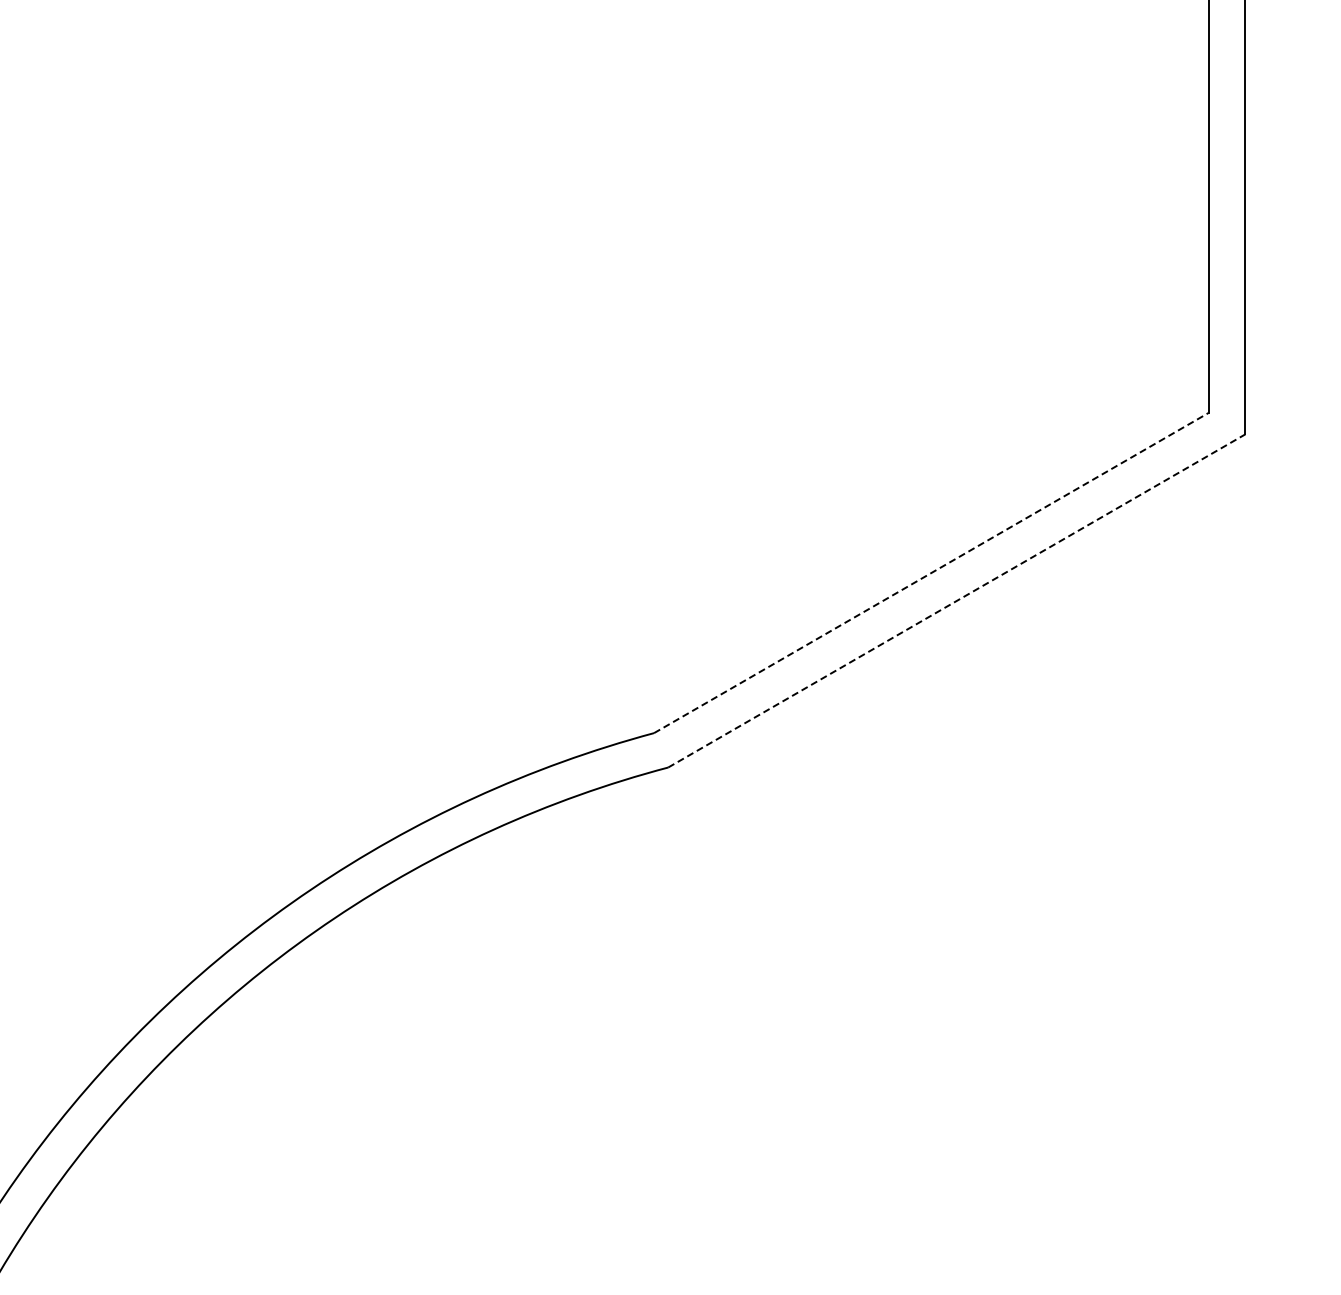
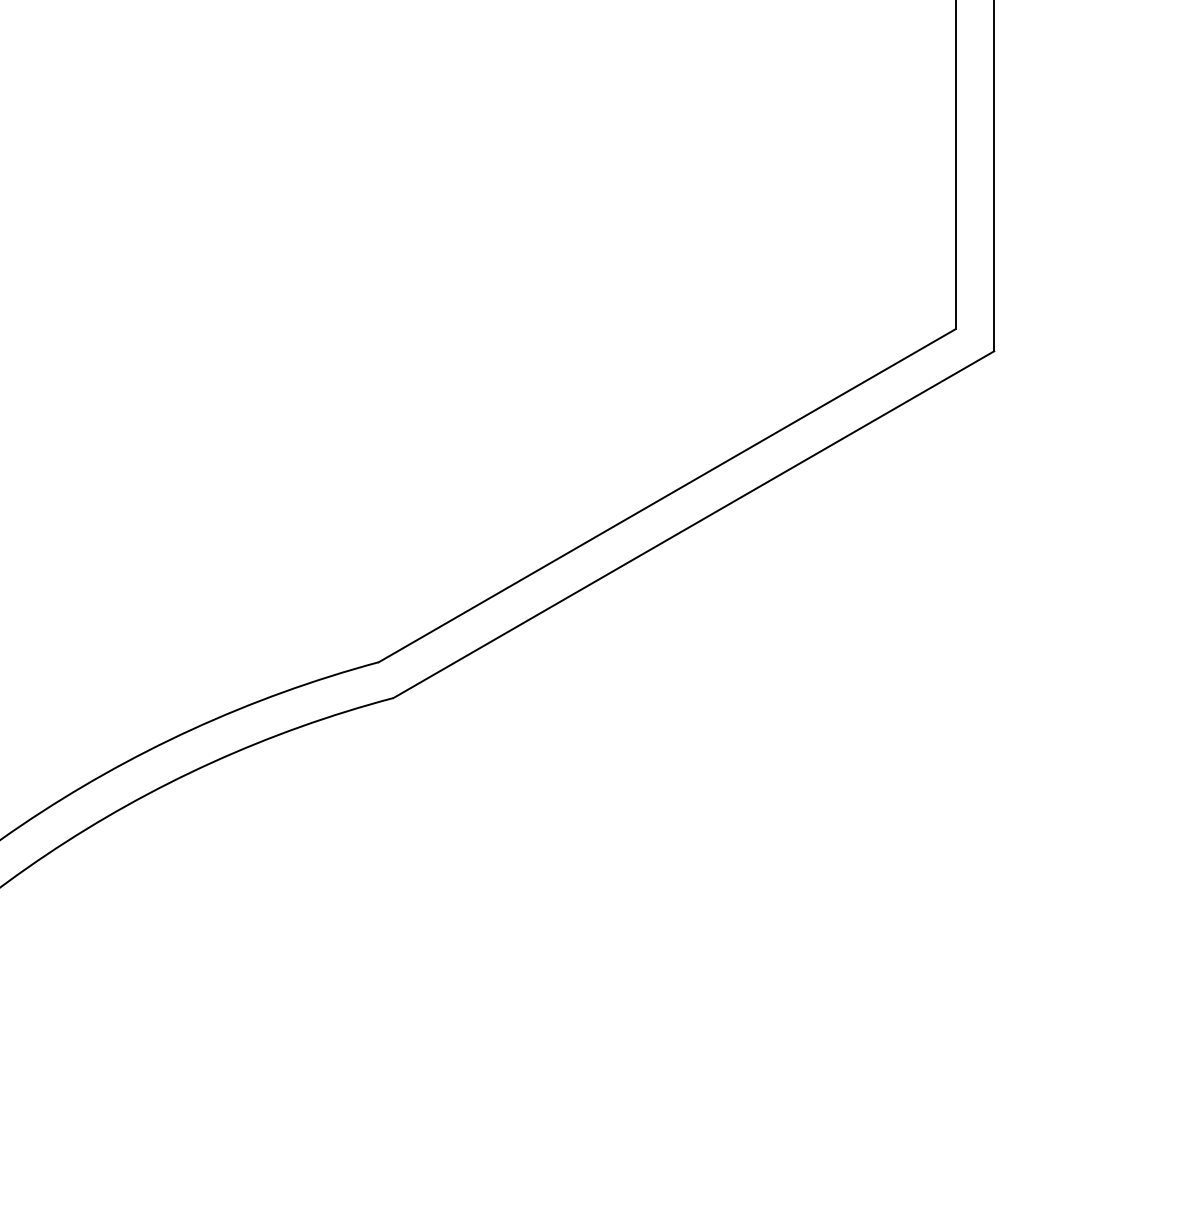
line: (931, 572) -> (667, 495), dashed -> solid
line: (957, 600) -> (694, 524), dashed -> solid

